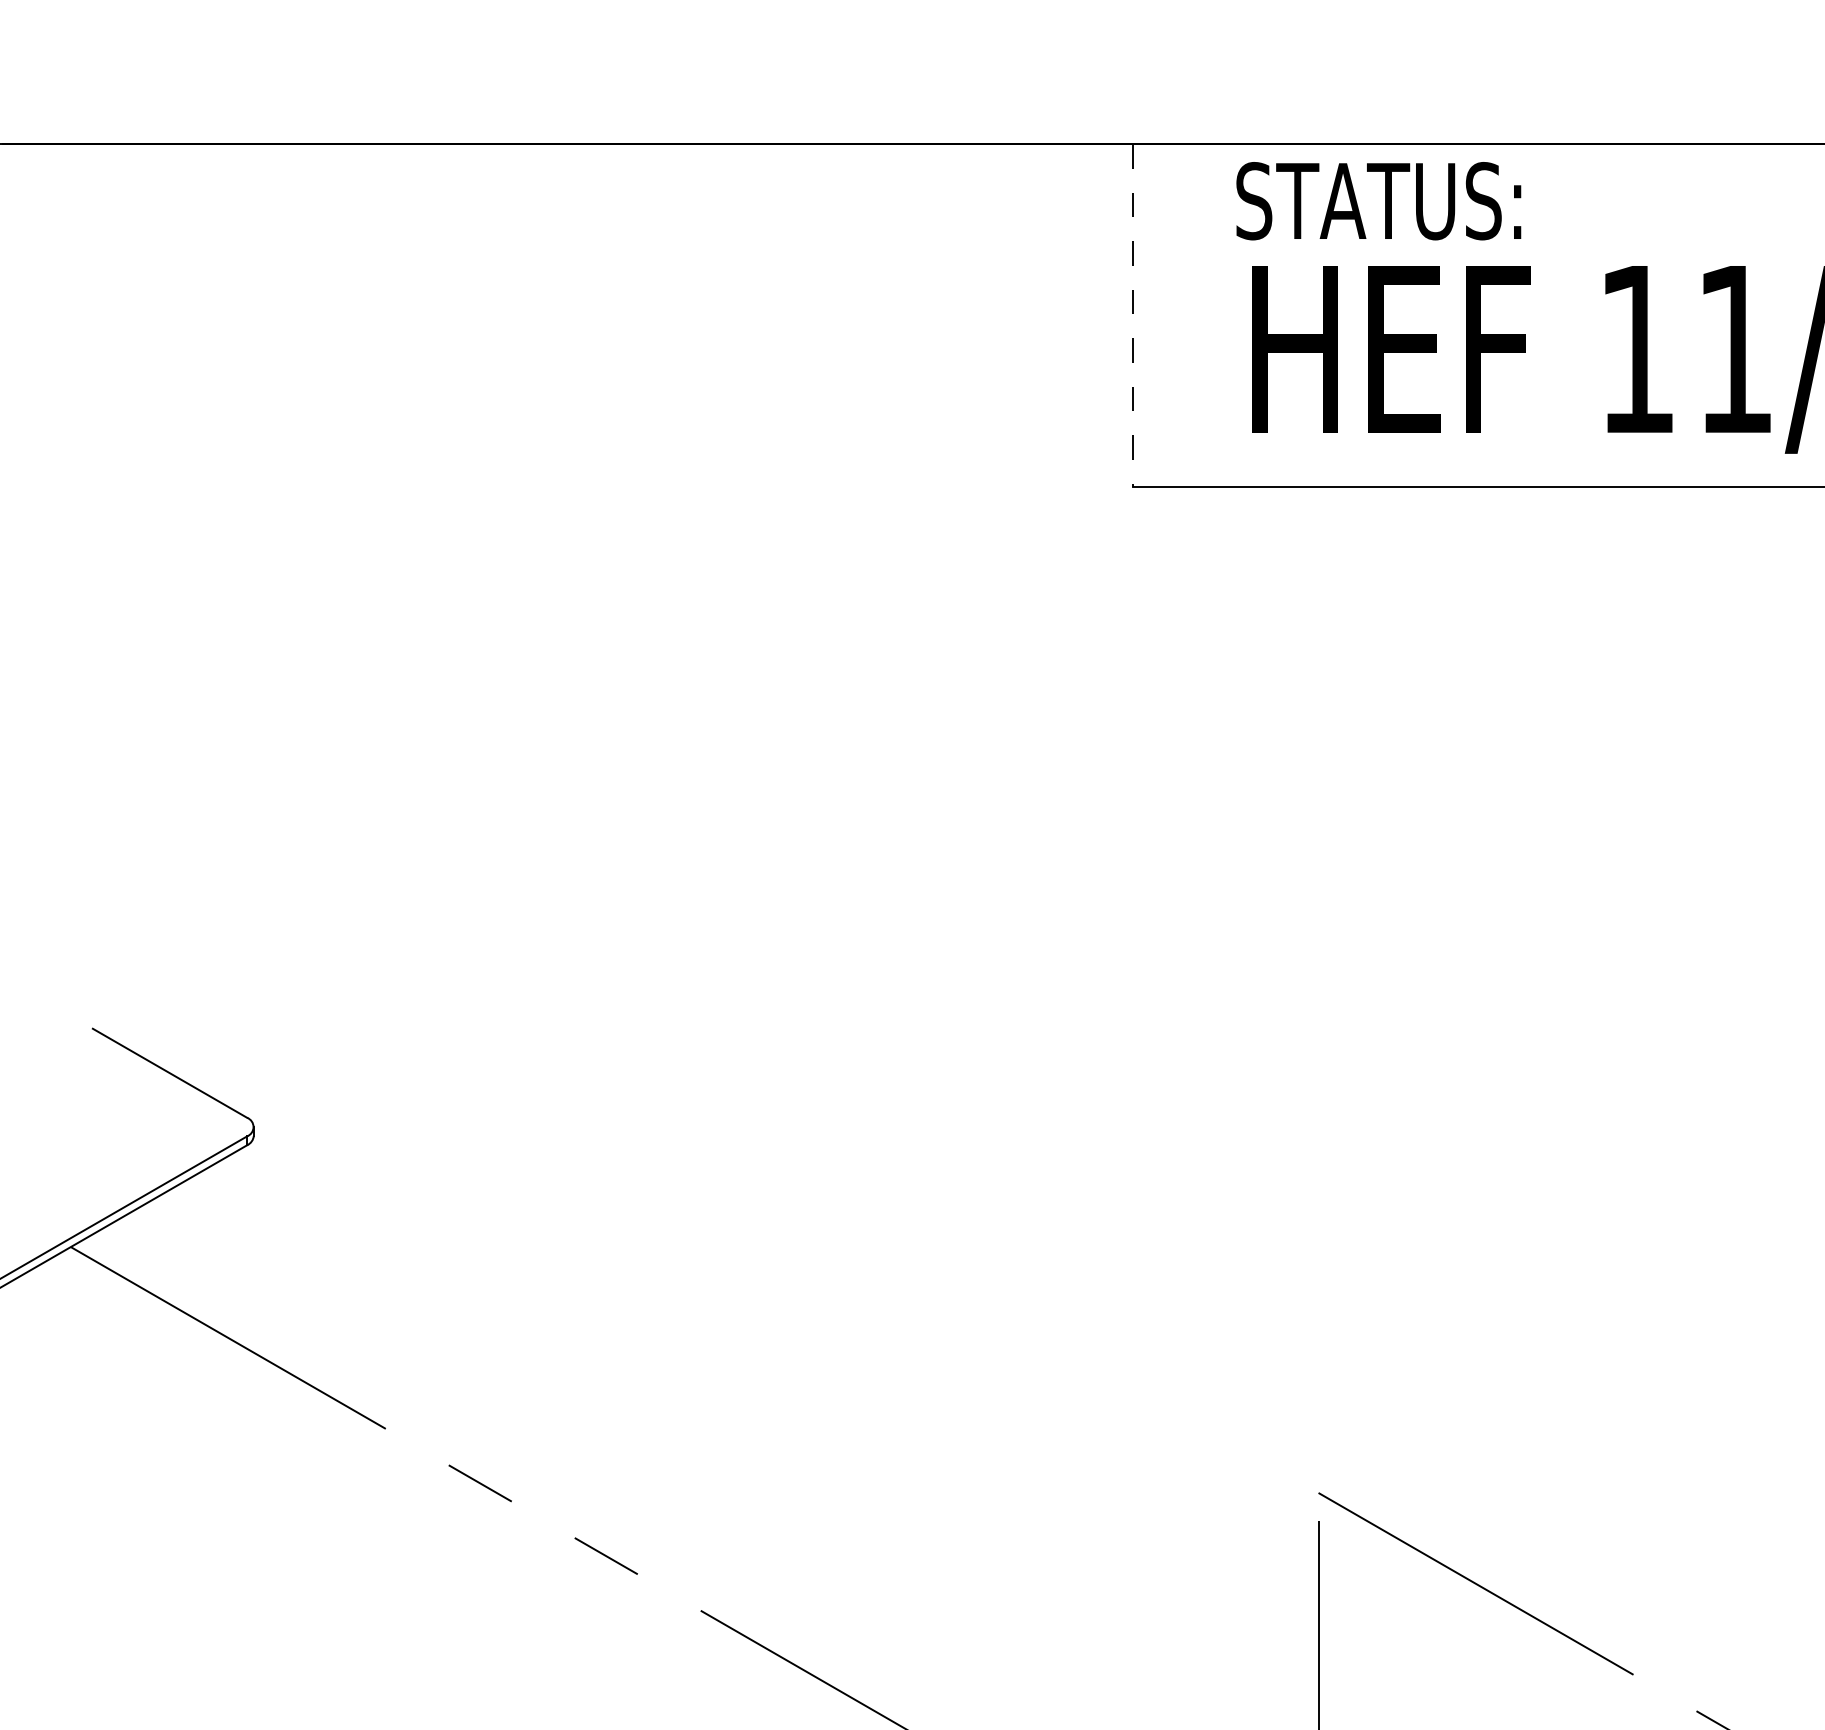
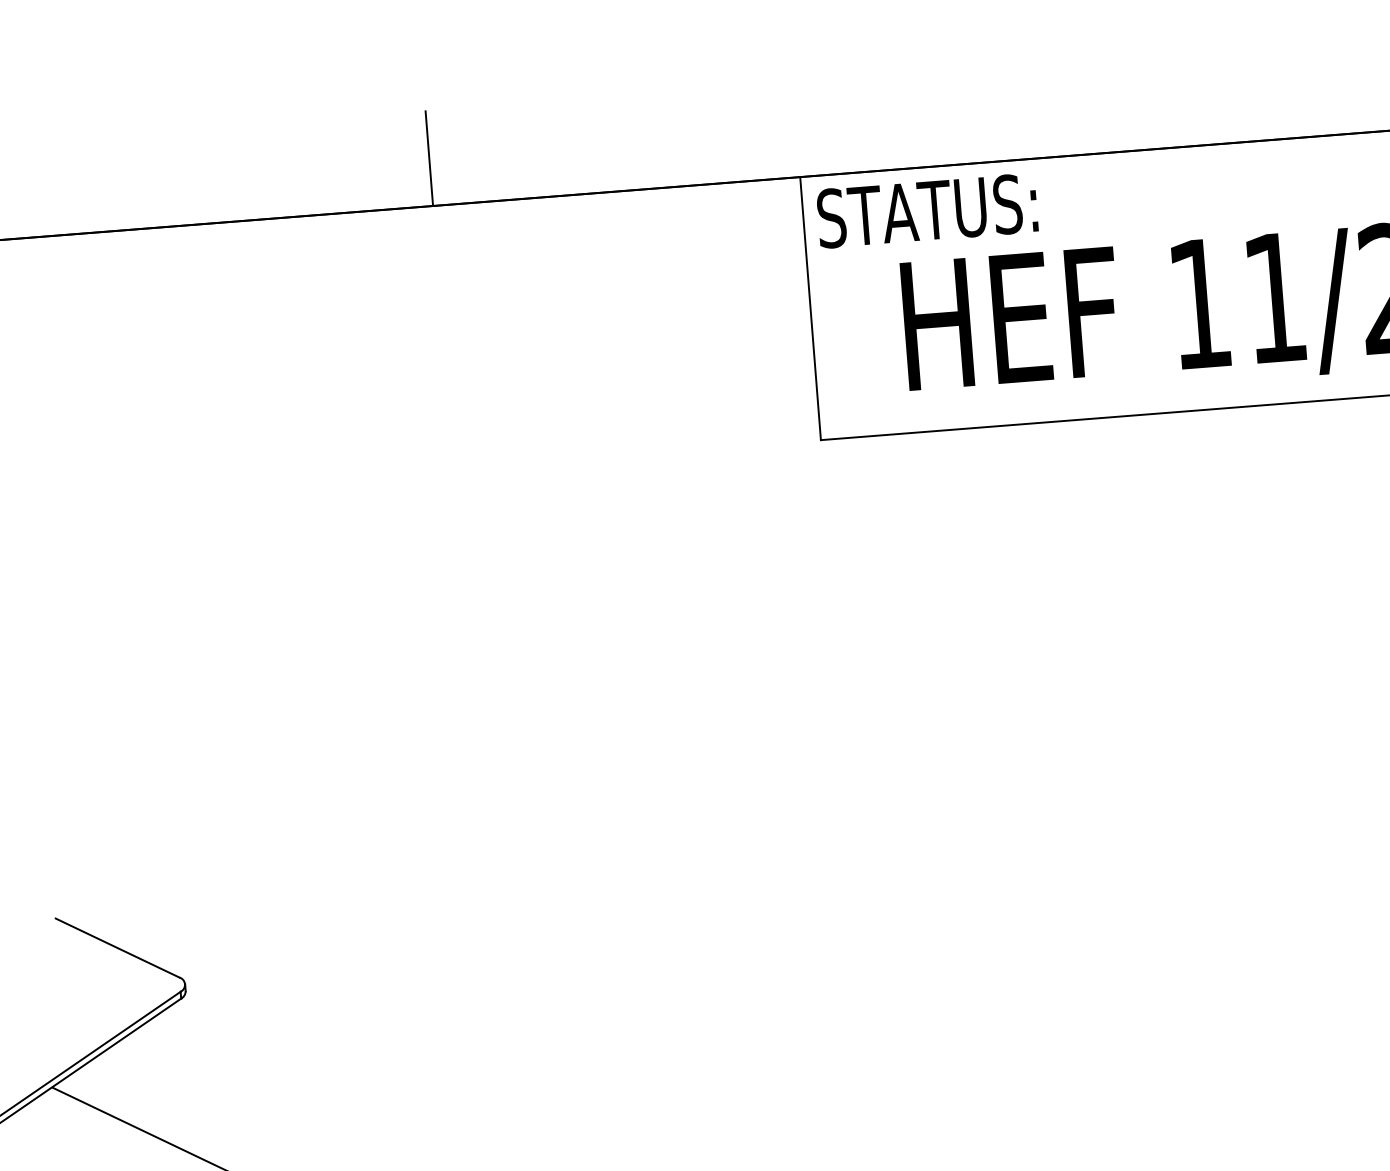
line: (654, 82) -> (429, 158), added
text: (1378, 201) -> (927, 211), moved
line: (1132, 316) -> (810, 309), dashed -> solid

